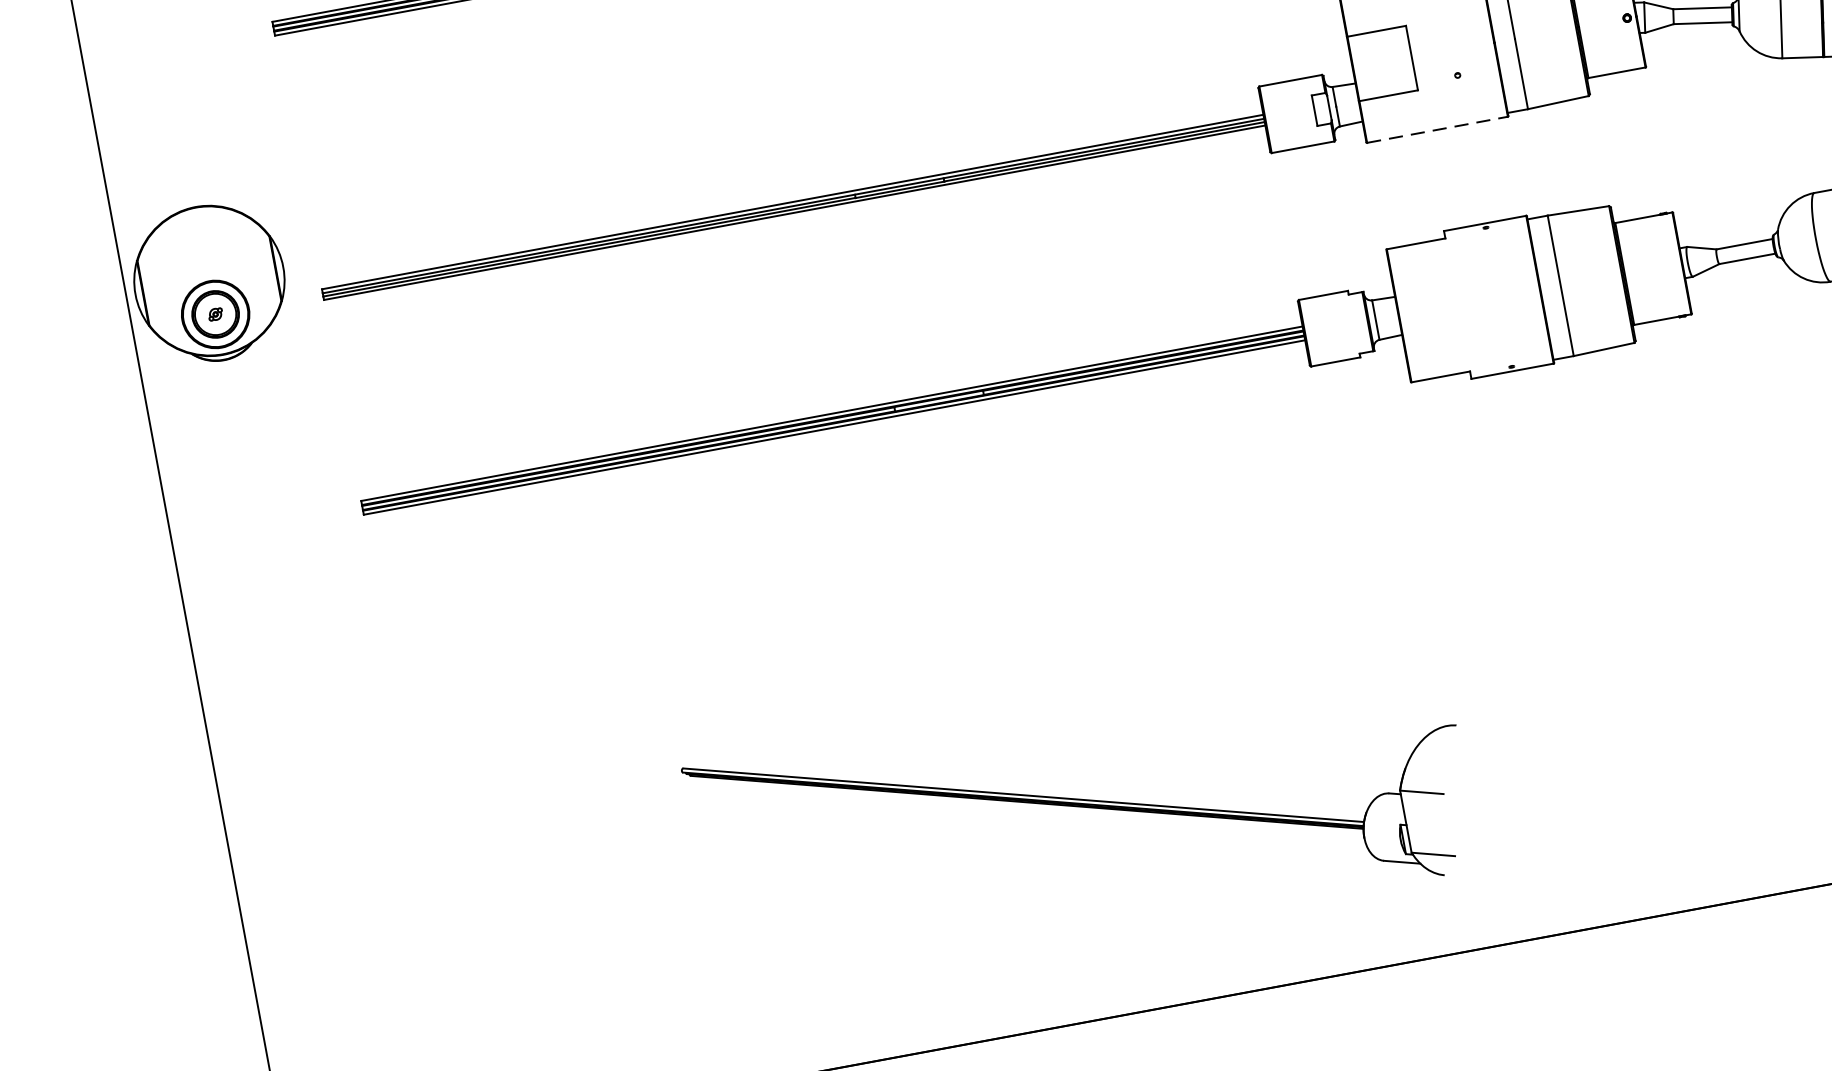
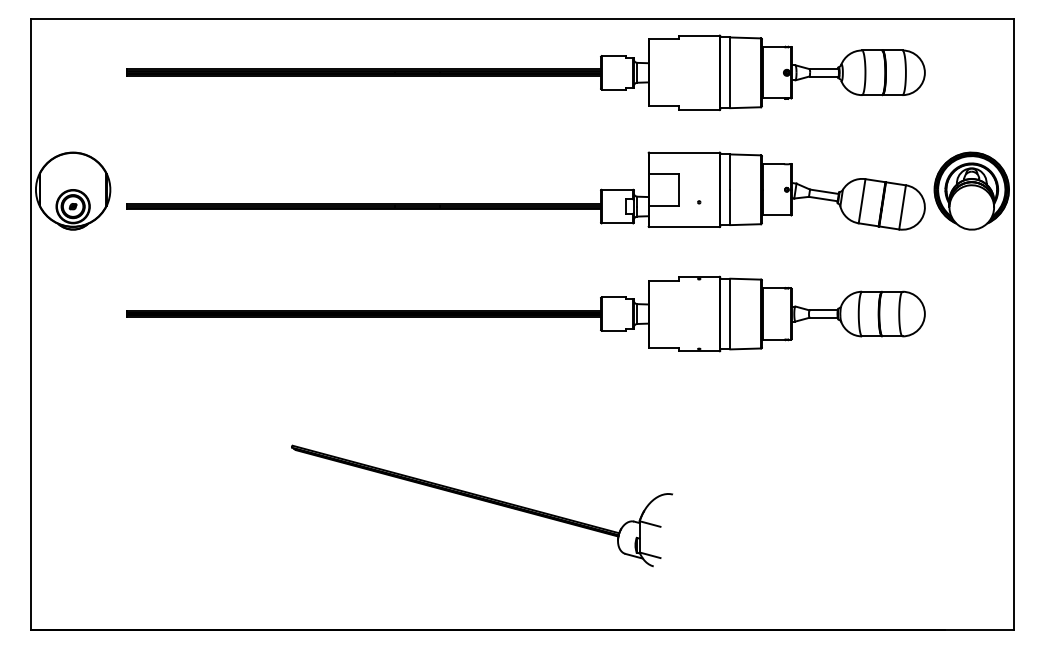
line: (1437, 130) -> (684, 227), dashed -> solid
part: (1082, 817) -> (482, 505), moved

